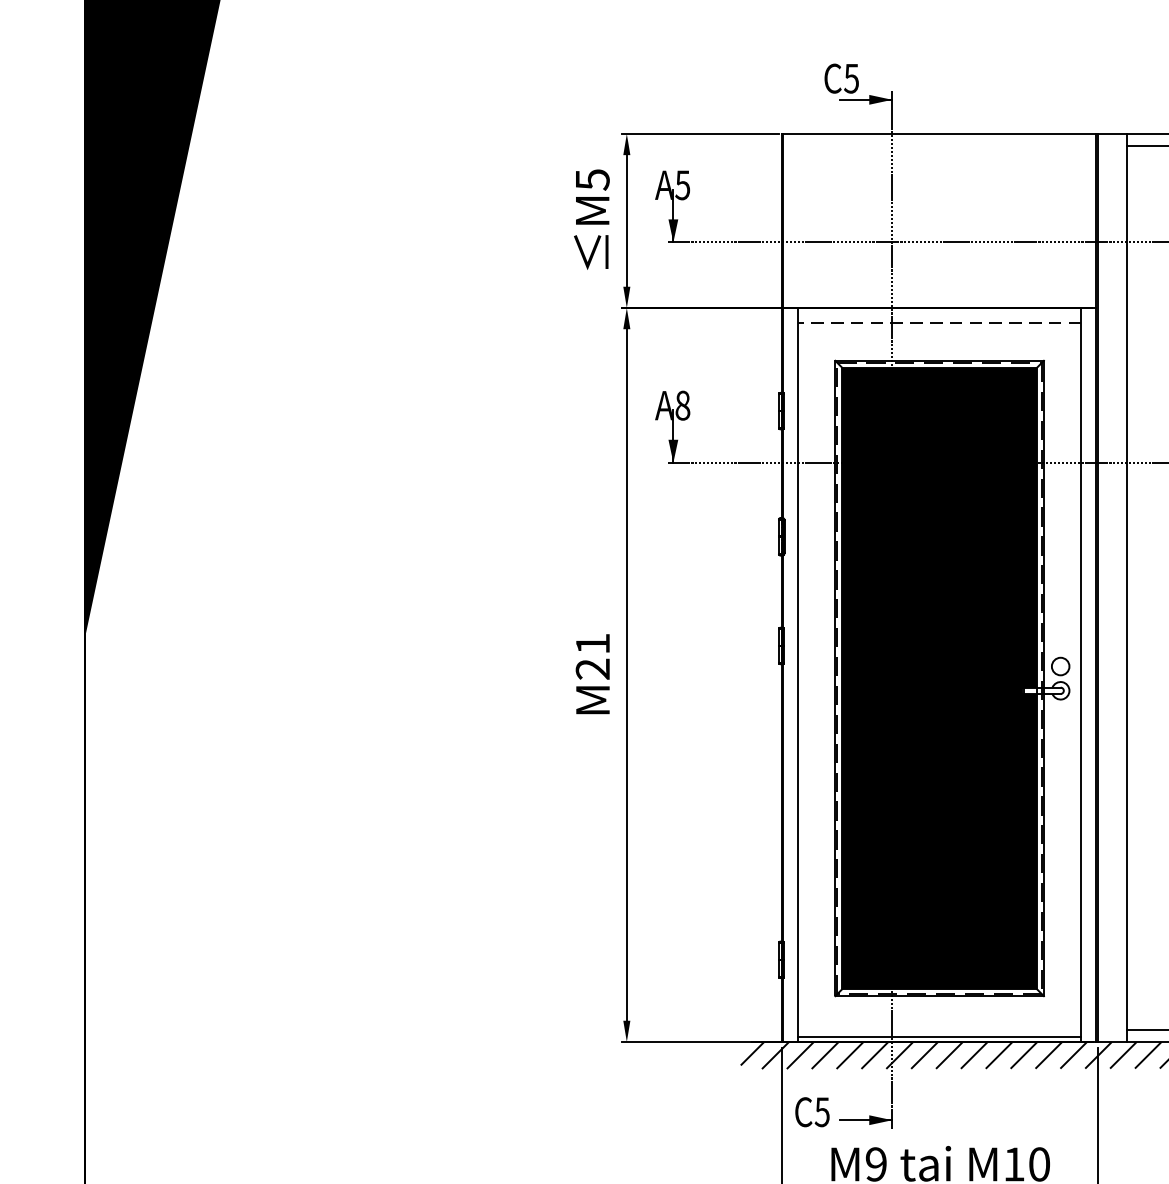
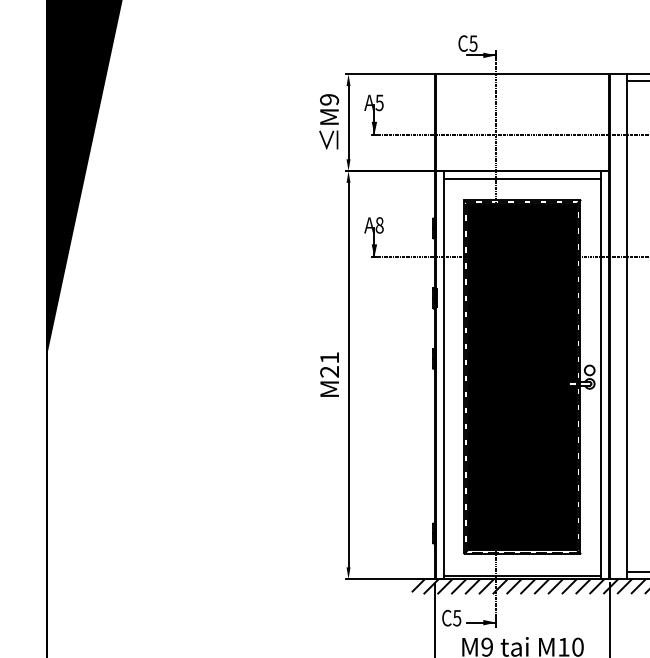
text: (592, 179) -> (329, 99), M5 -> M9
line: (939, 323) -> (522, 179), dashed -> solid

